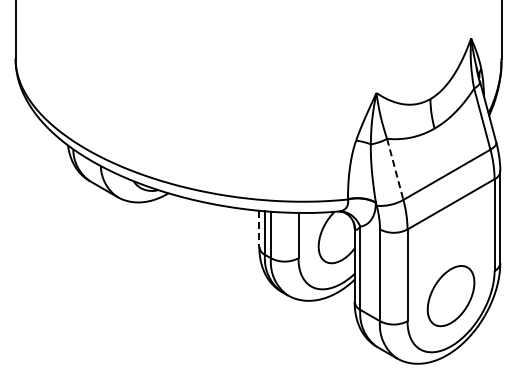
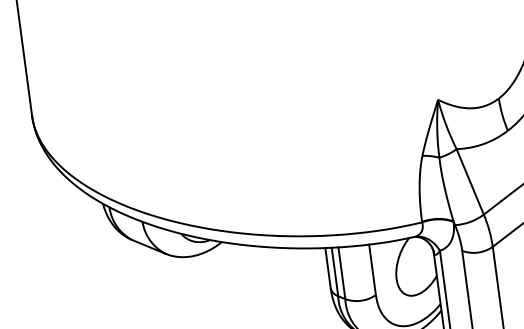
line: (395, 169) -> (470, 181), dashed -> solid
line: (259, 229) -> (328, 268), dashed -> solid

